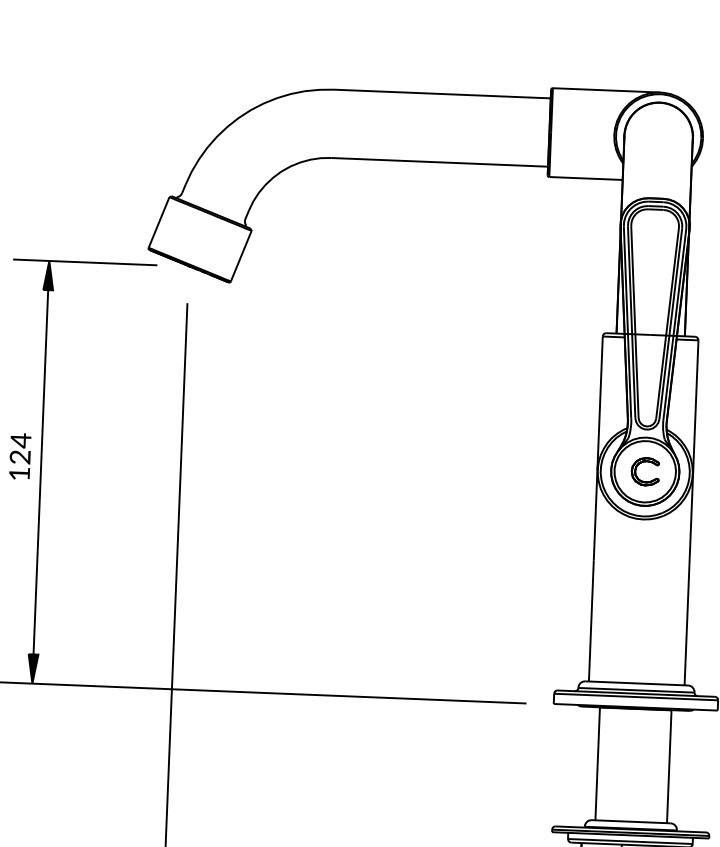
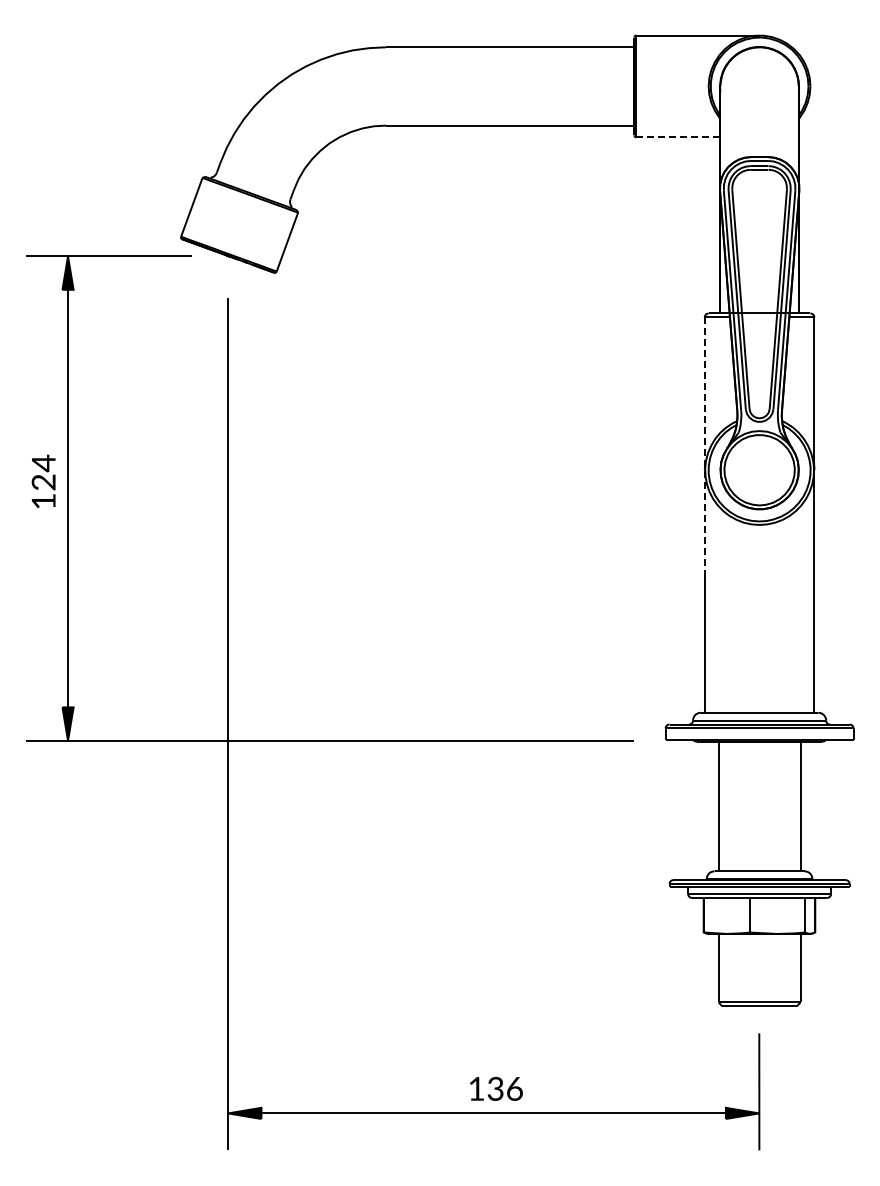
line: (586, 178) -> (678, 137), solid -> dashed
line: (598, 449) -> (704, 446), solid -> dashed
part: (642, 463) -> (755, 460), removed

